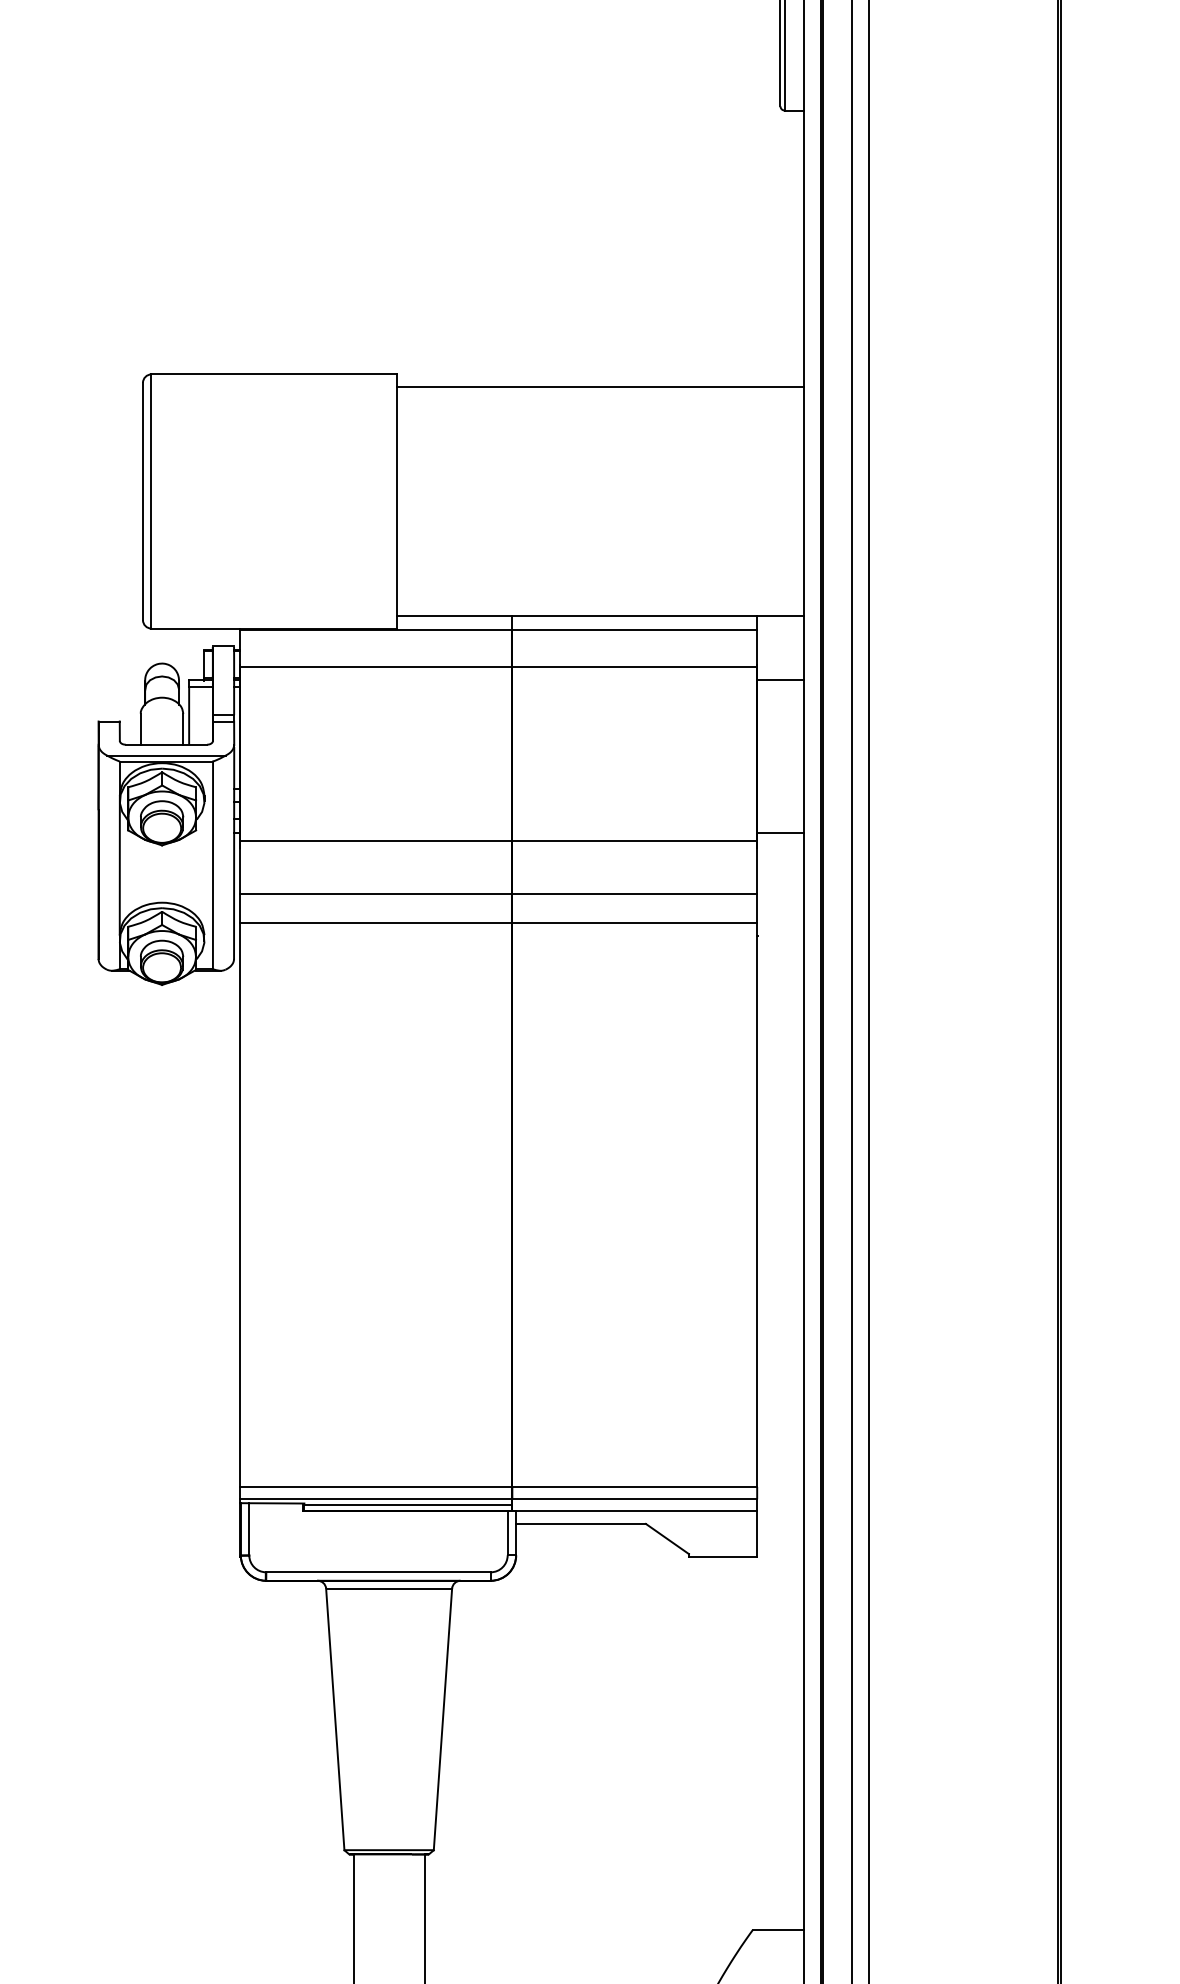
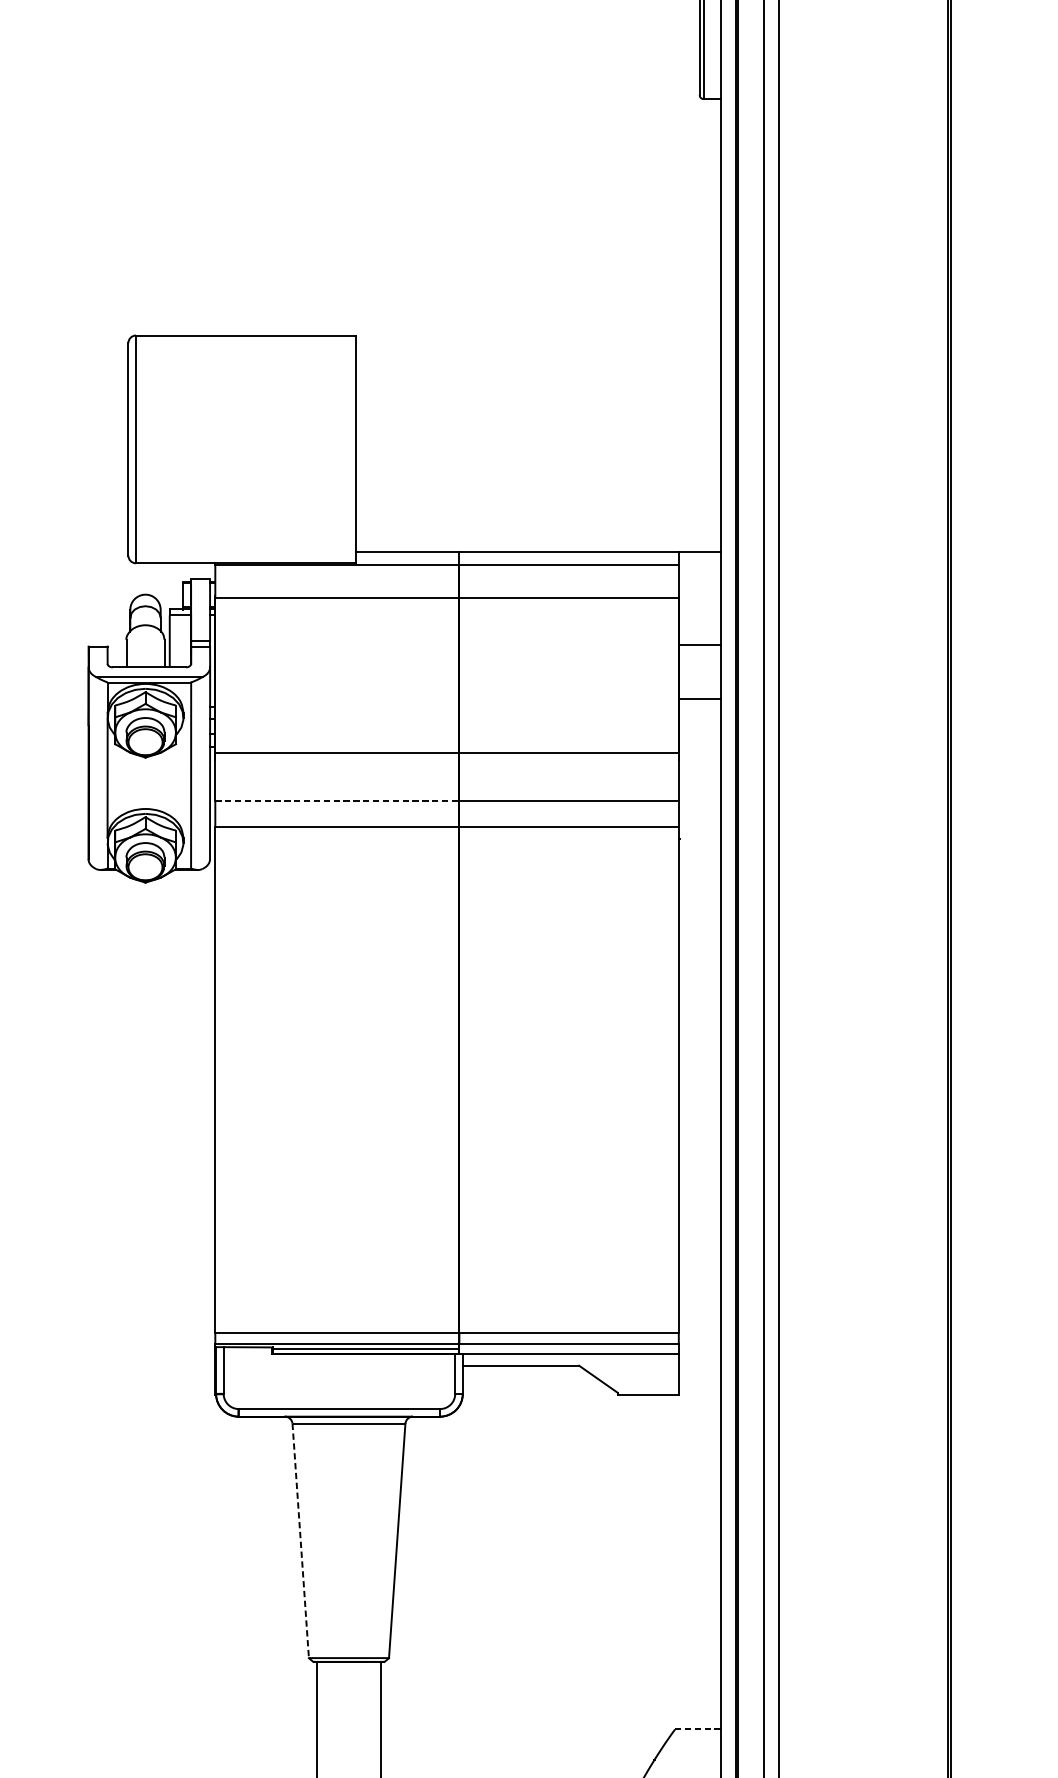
line: (600, 387) -> (538, 347), removed
line: (780, 679) -> (699, 644), moved
line: (780, 833) -> (699, 699), moved
line: (375, 894) -> (336, 801), solid -> dashed
line: (335, 1719) -> (300, 1540), solid -> dashed
line: (778, 1929) -> (697, 1729), solid -> dashed

